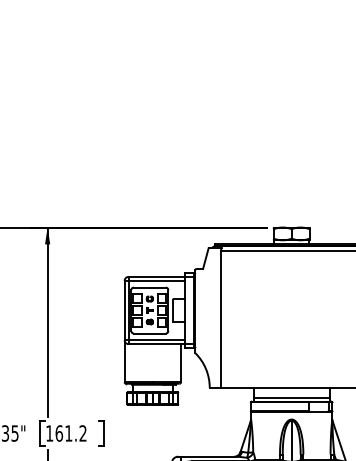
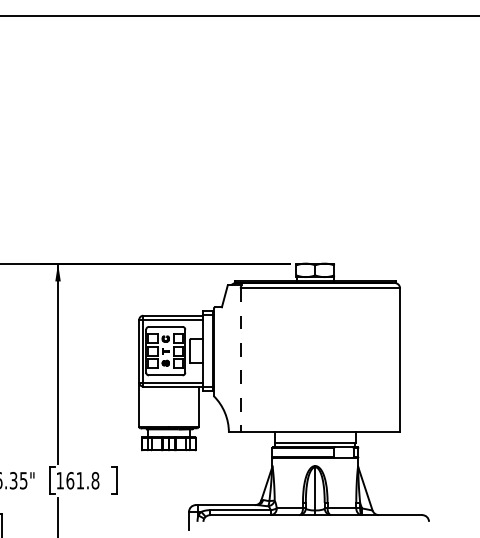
line: (220, 319) -> (240, 360), solid -> dashed
text: (83, 433) -> (95, 480), 161.2 -> 161.8

